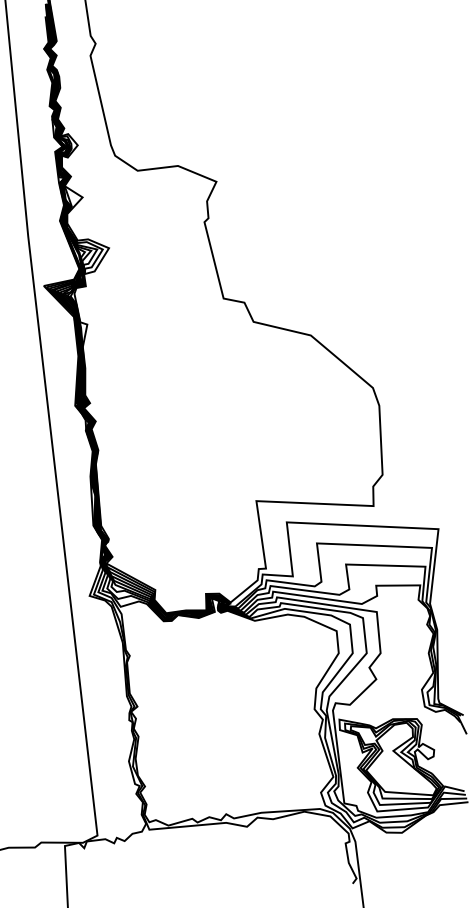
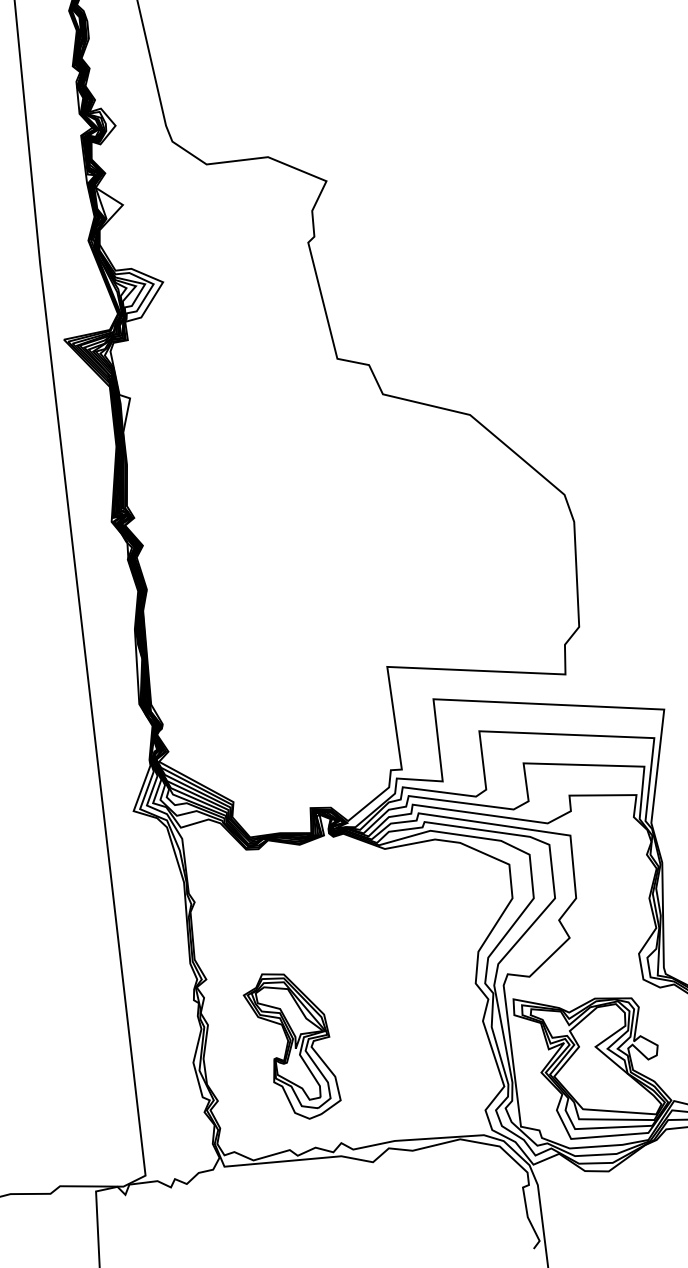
part: (193, 750) -> (291, 1046), added

